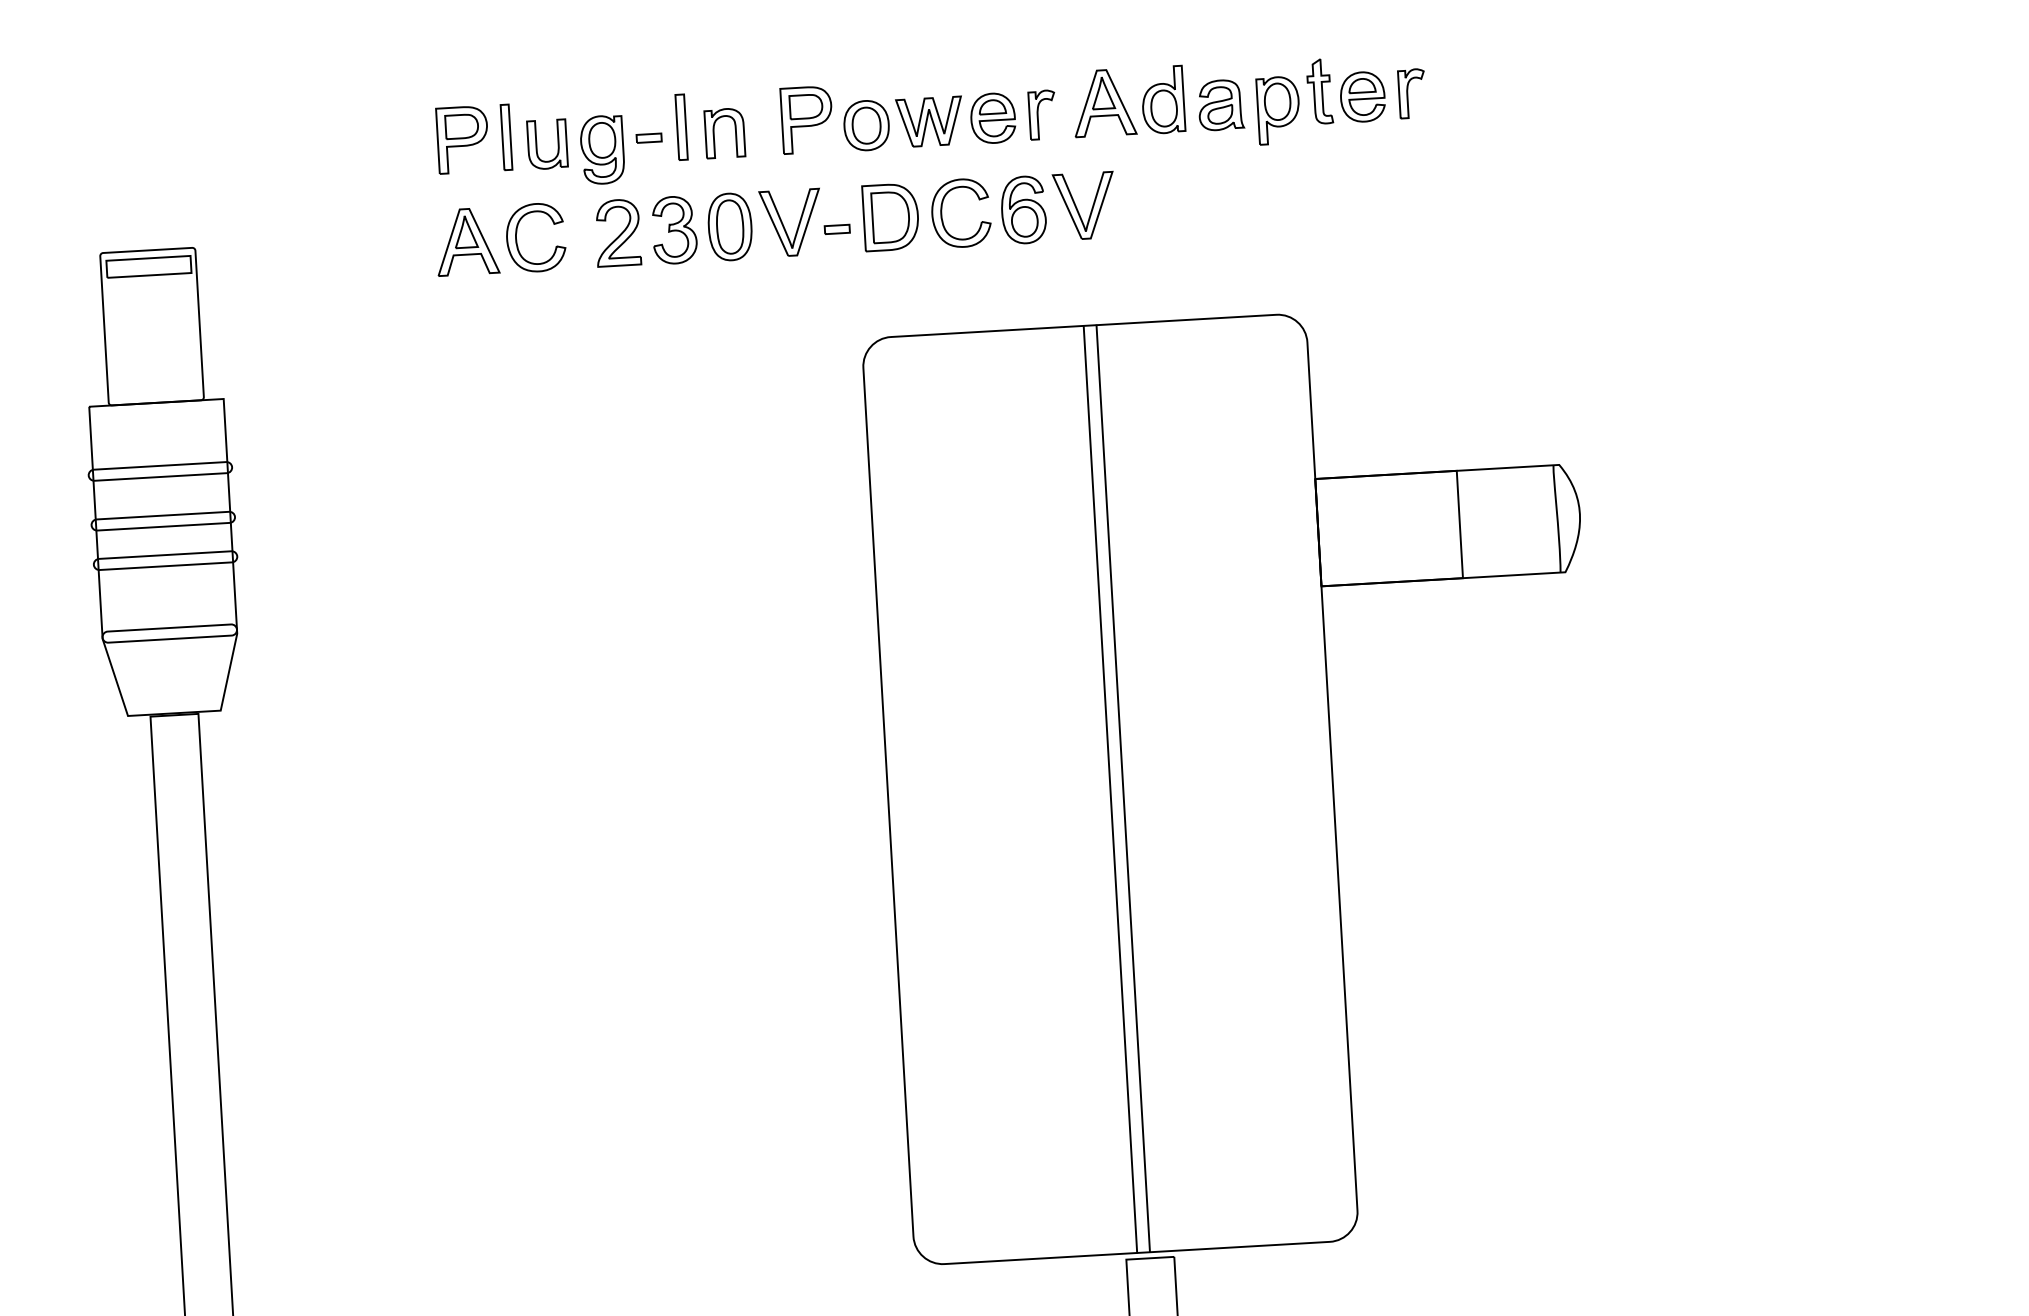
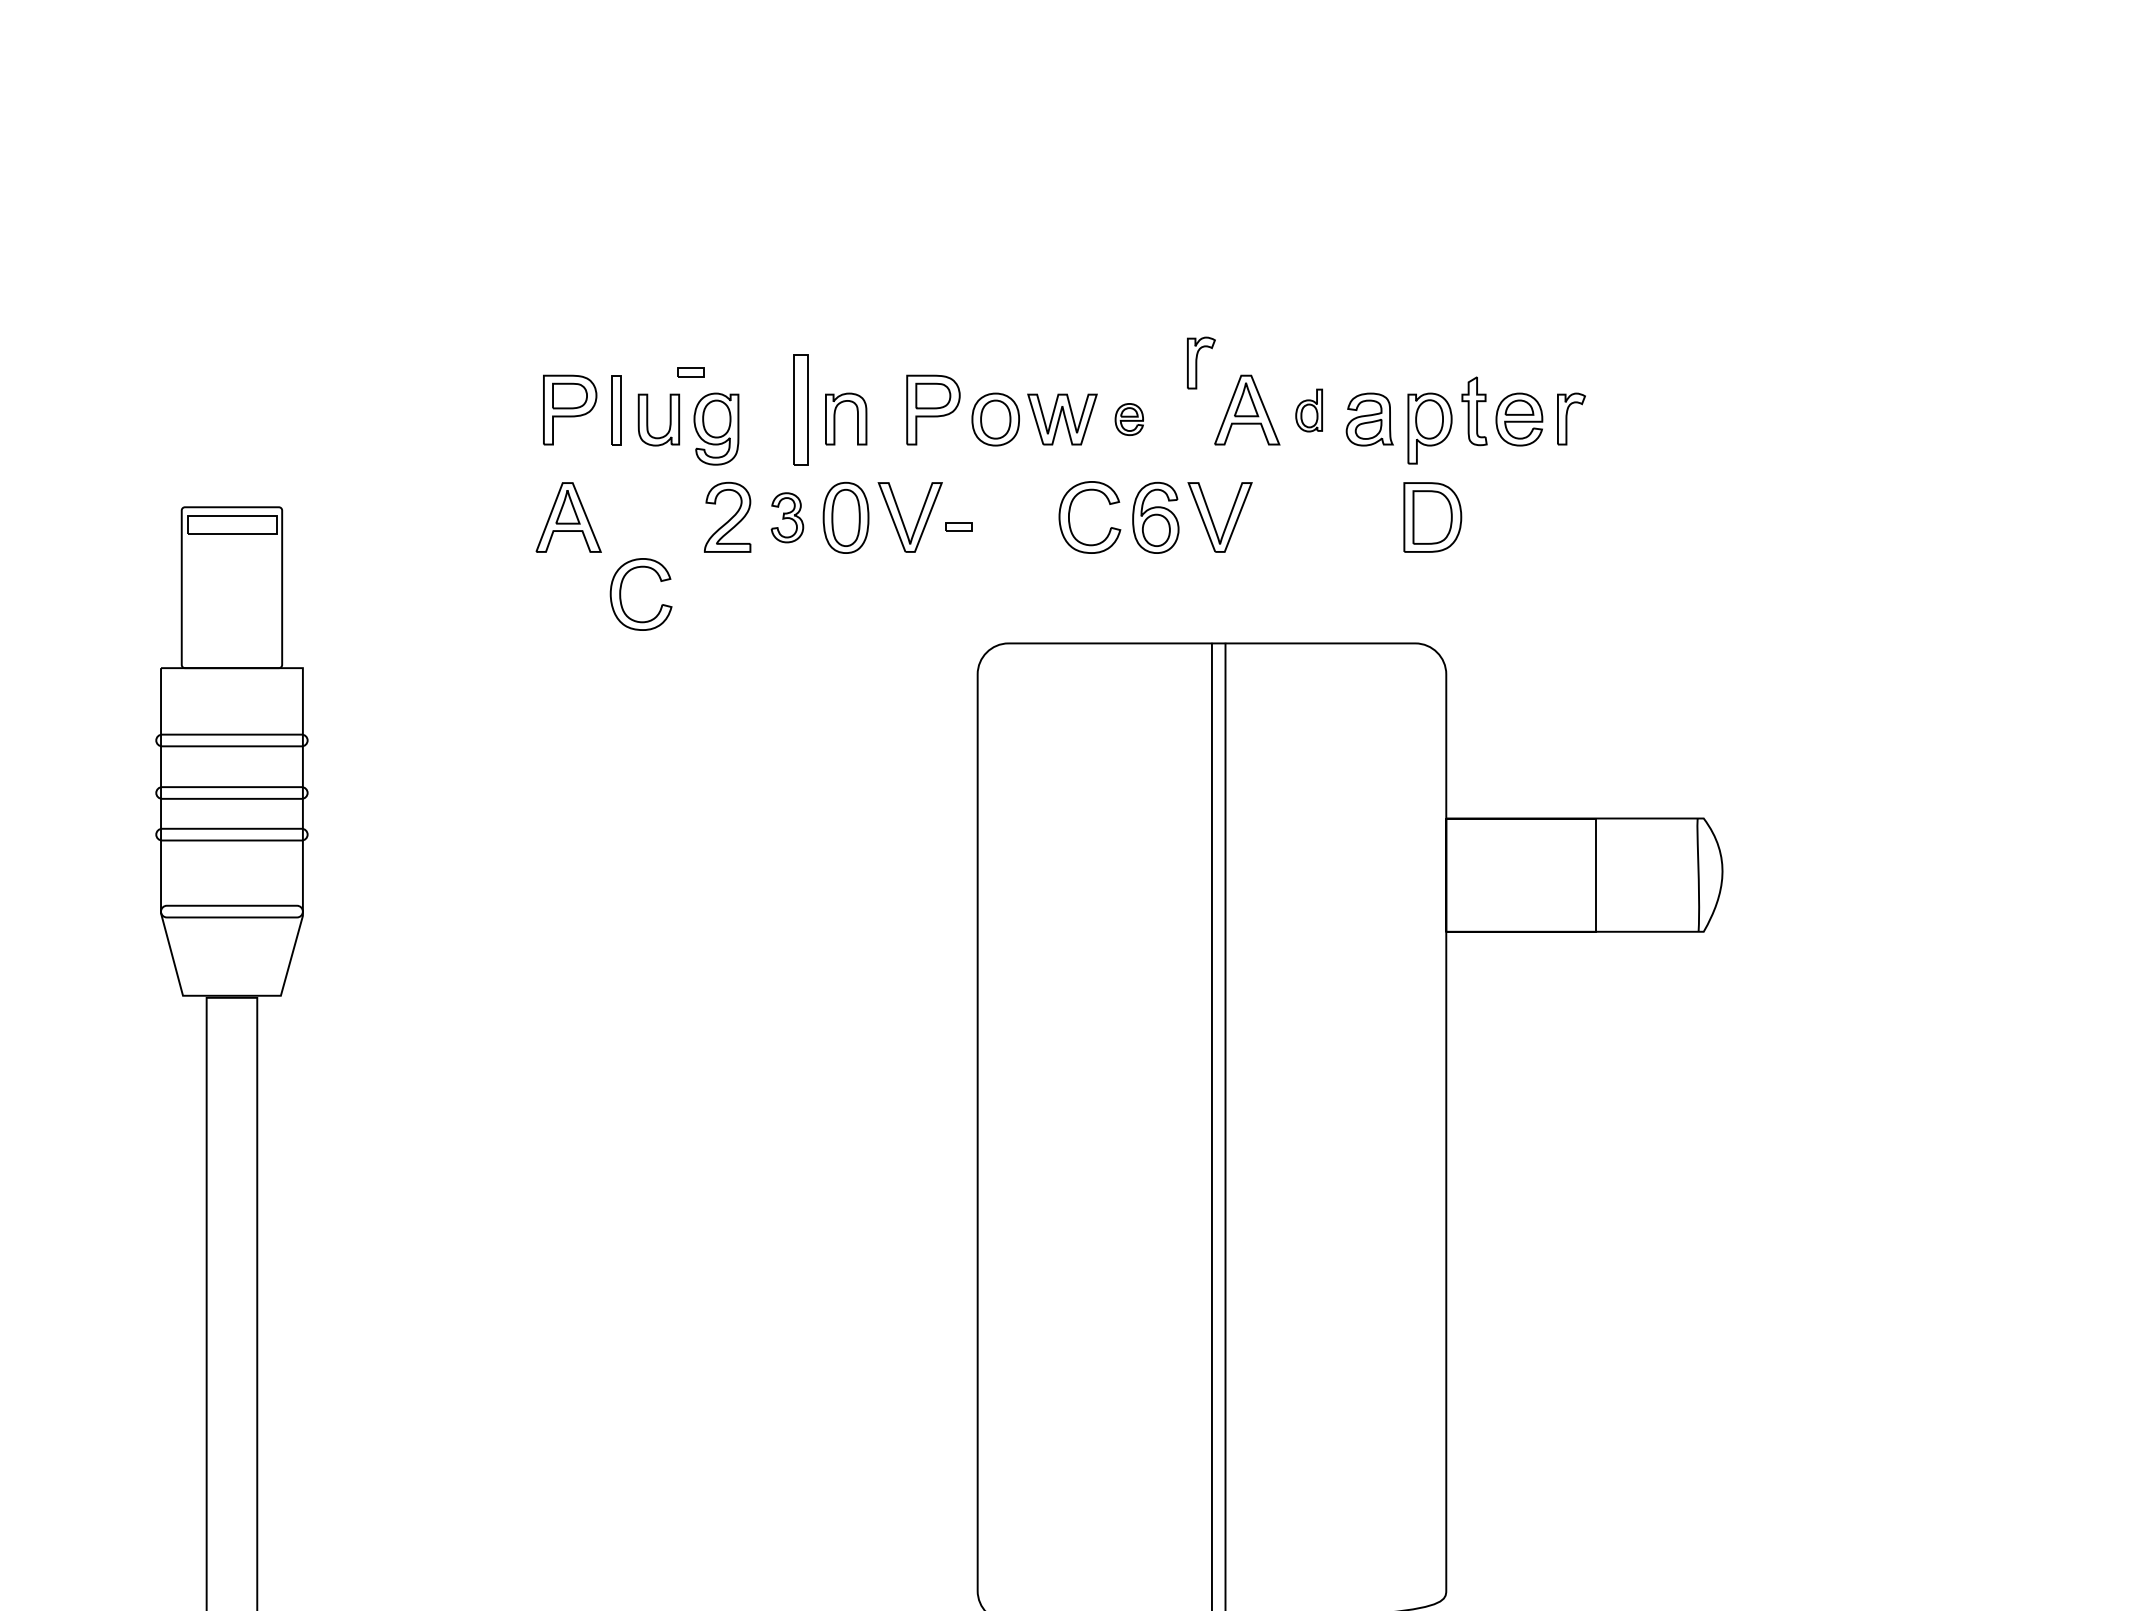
part: (1162, 99) -> (1308, 410), size x0.6
part: (1042, 114) -> (1201, 362), moved
part: (993, 118) -> (1129, 419), size x0.6
part: (682, 127) -> (801, 410), size x1.6
part: (648, 138) -> (690, 372), moved
part: (890, 217) -> (1432, 517), moved
part: (674, 229) -> (787, 517), size x0.7
part: (517, 238) -> (621, 594), moved

